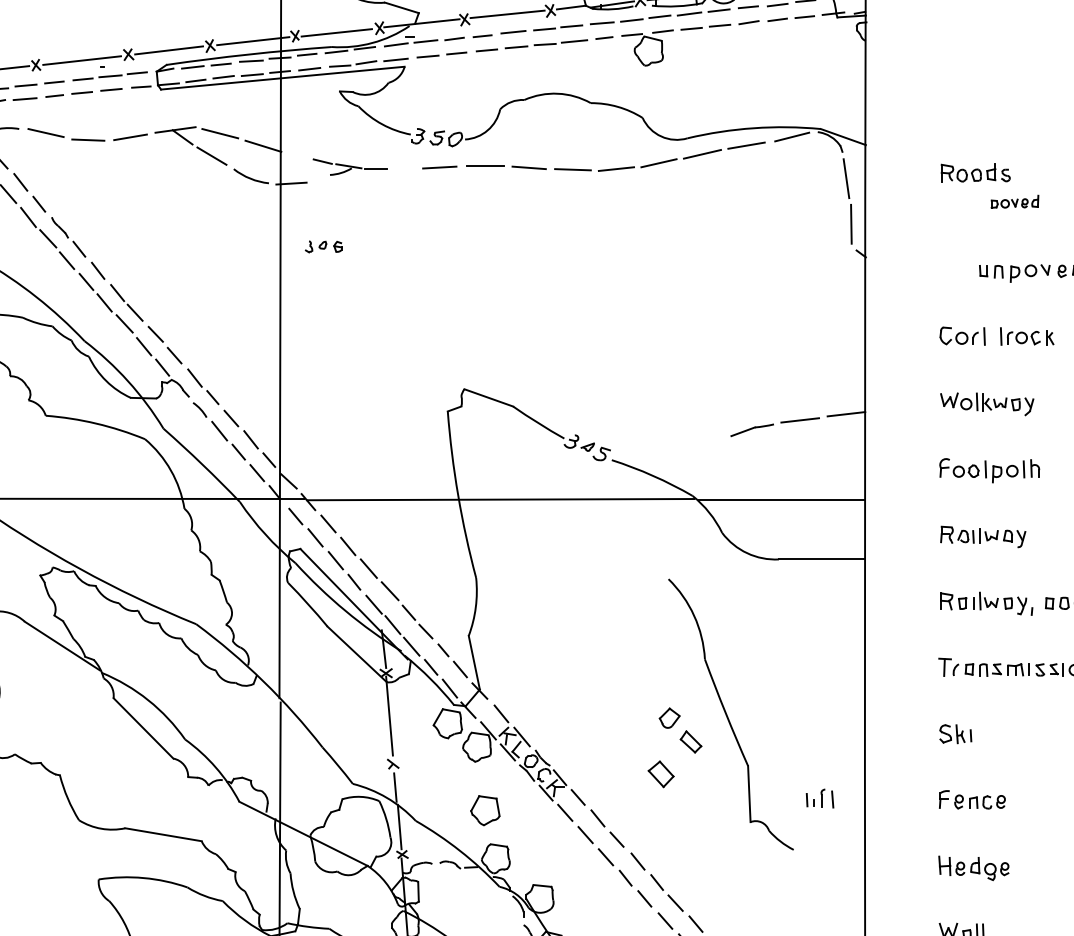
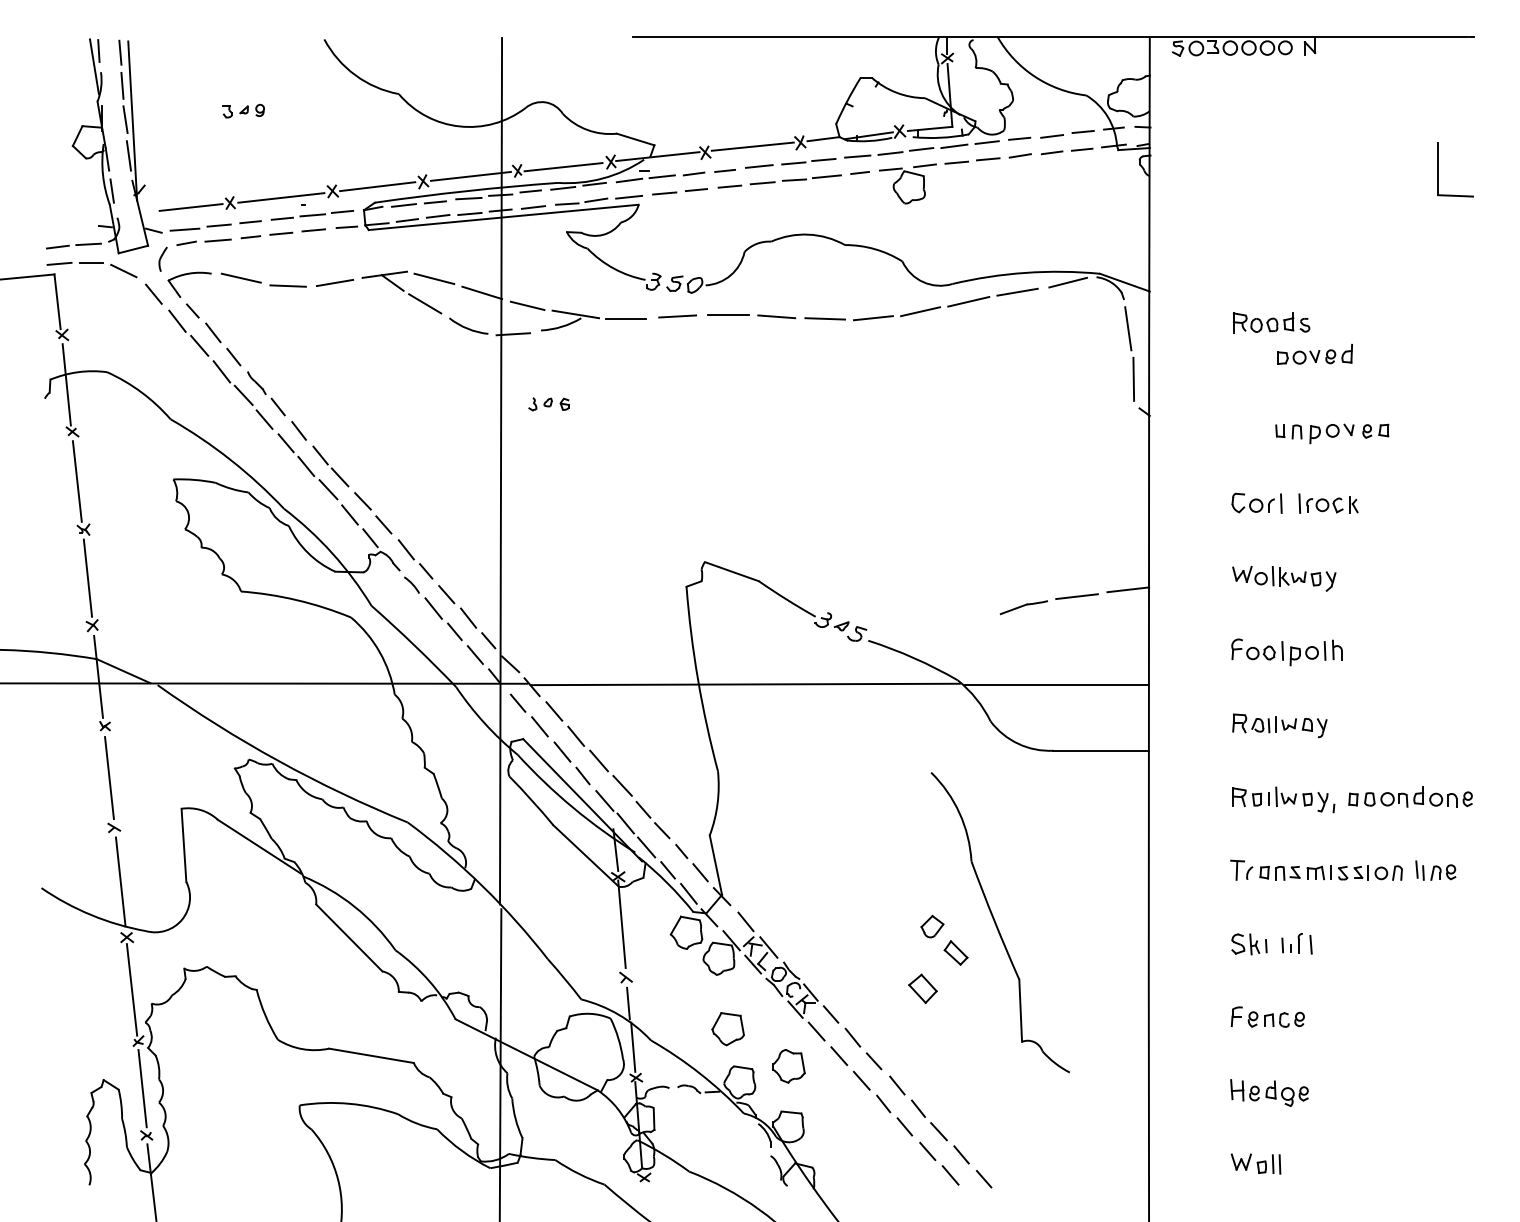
part: (350, 166) -> (578, 315), size x1.67
part: (1014, 201) -> (1314, 354), size x1.43
part: (819, 798) -> (1296, 943), moved
part: (539, 844) -> (788, 1066), added

